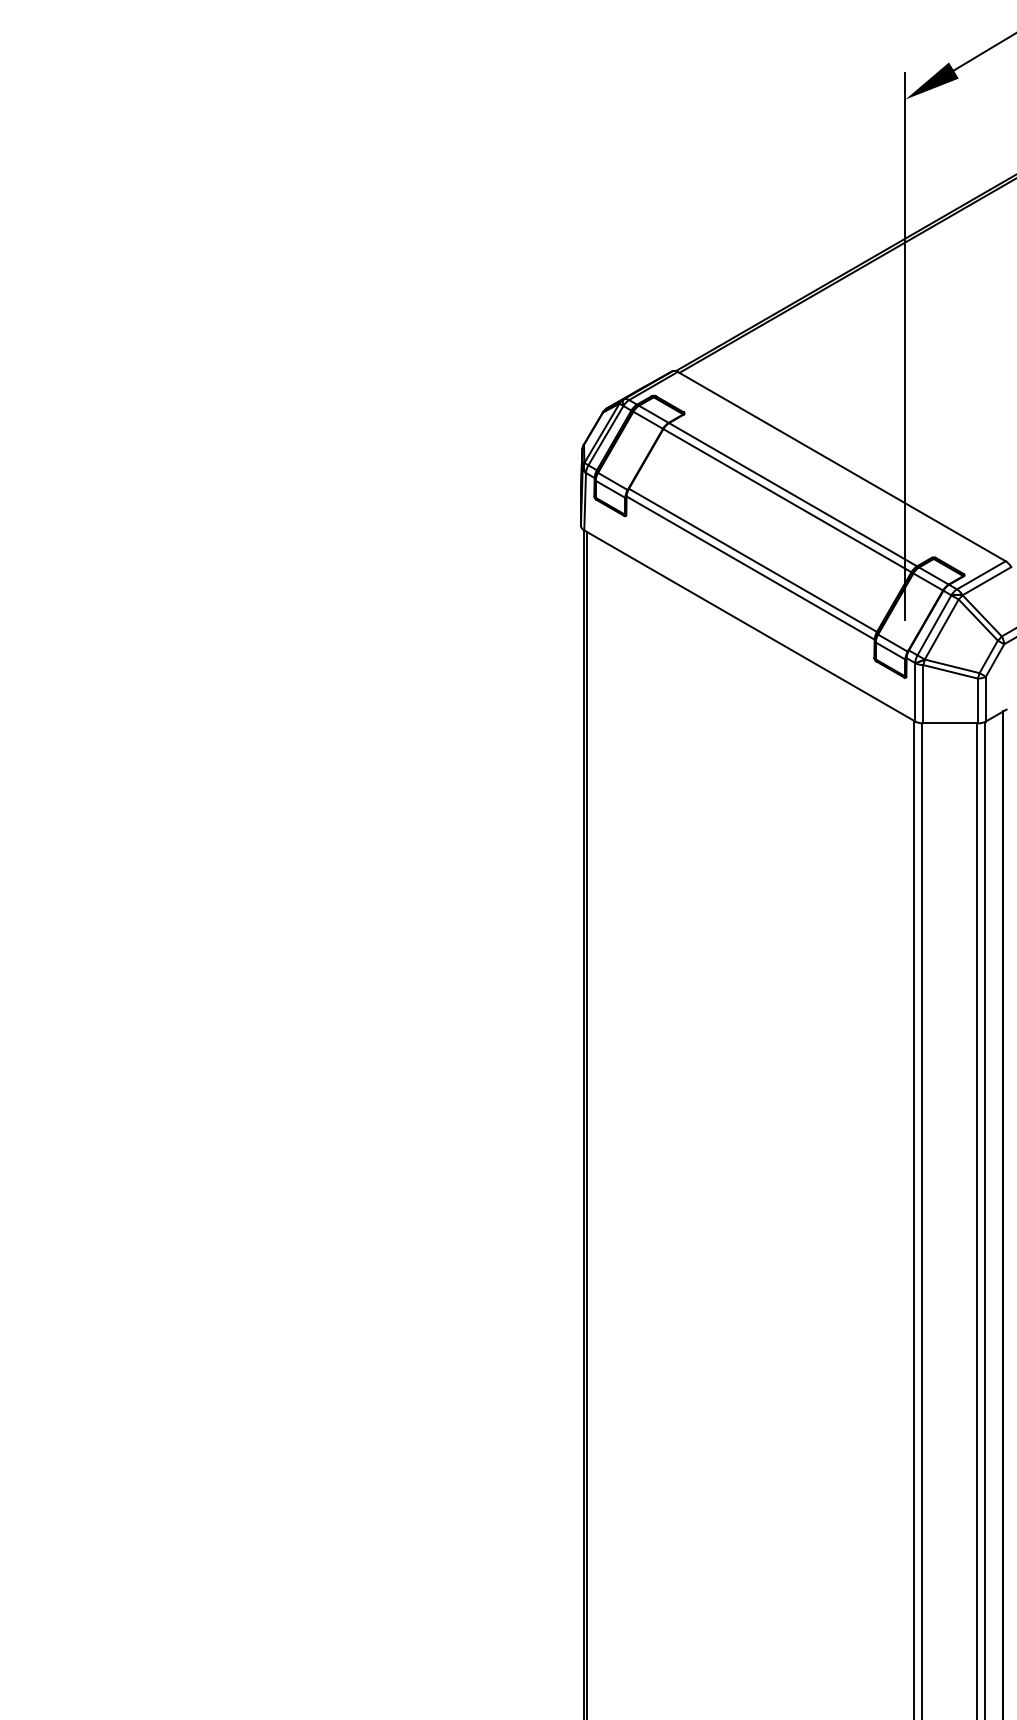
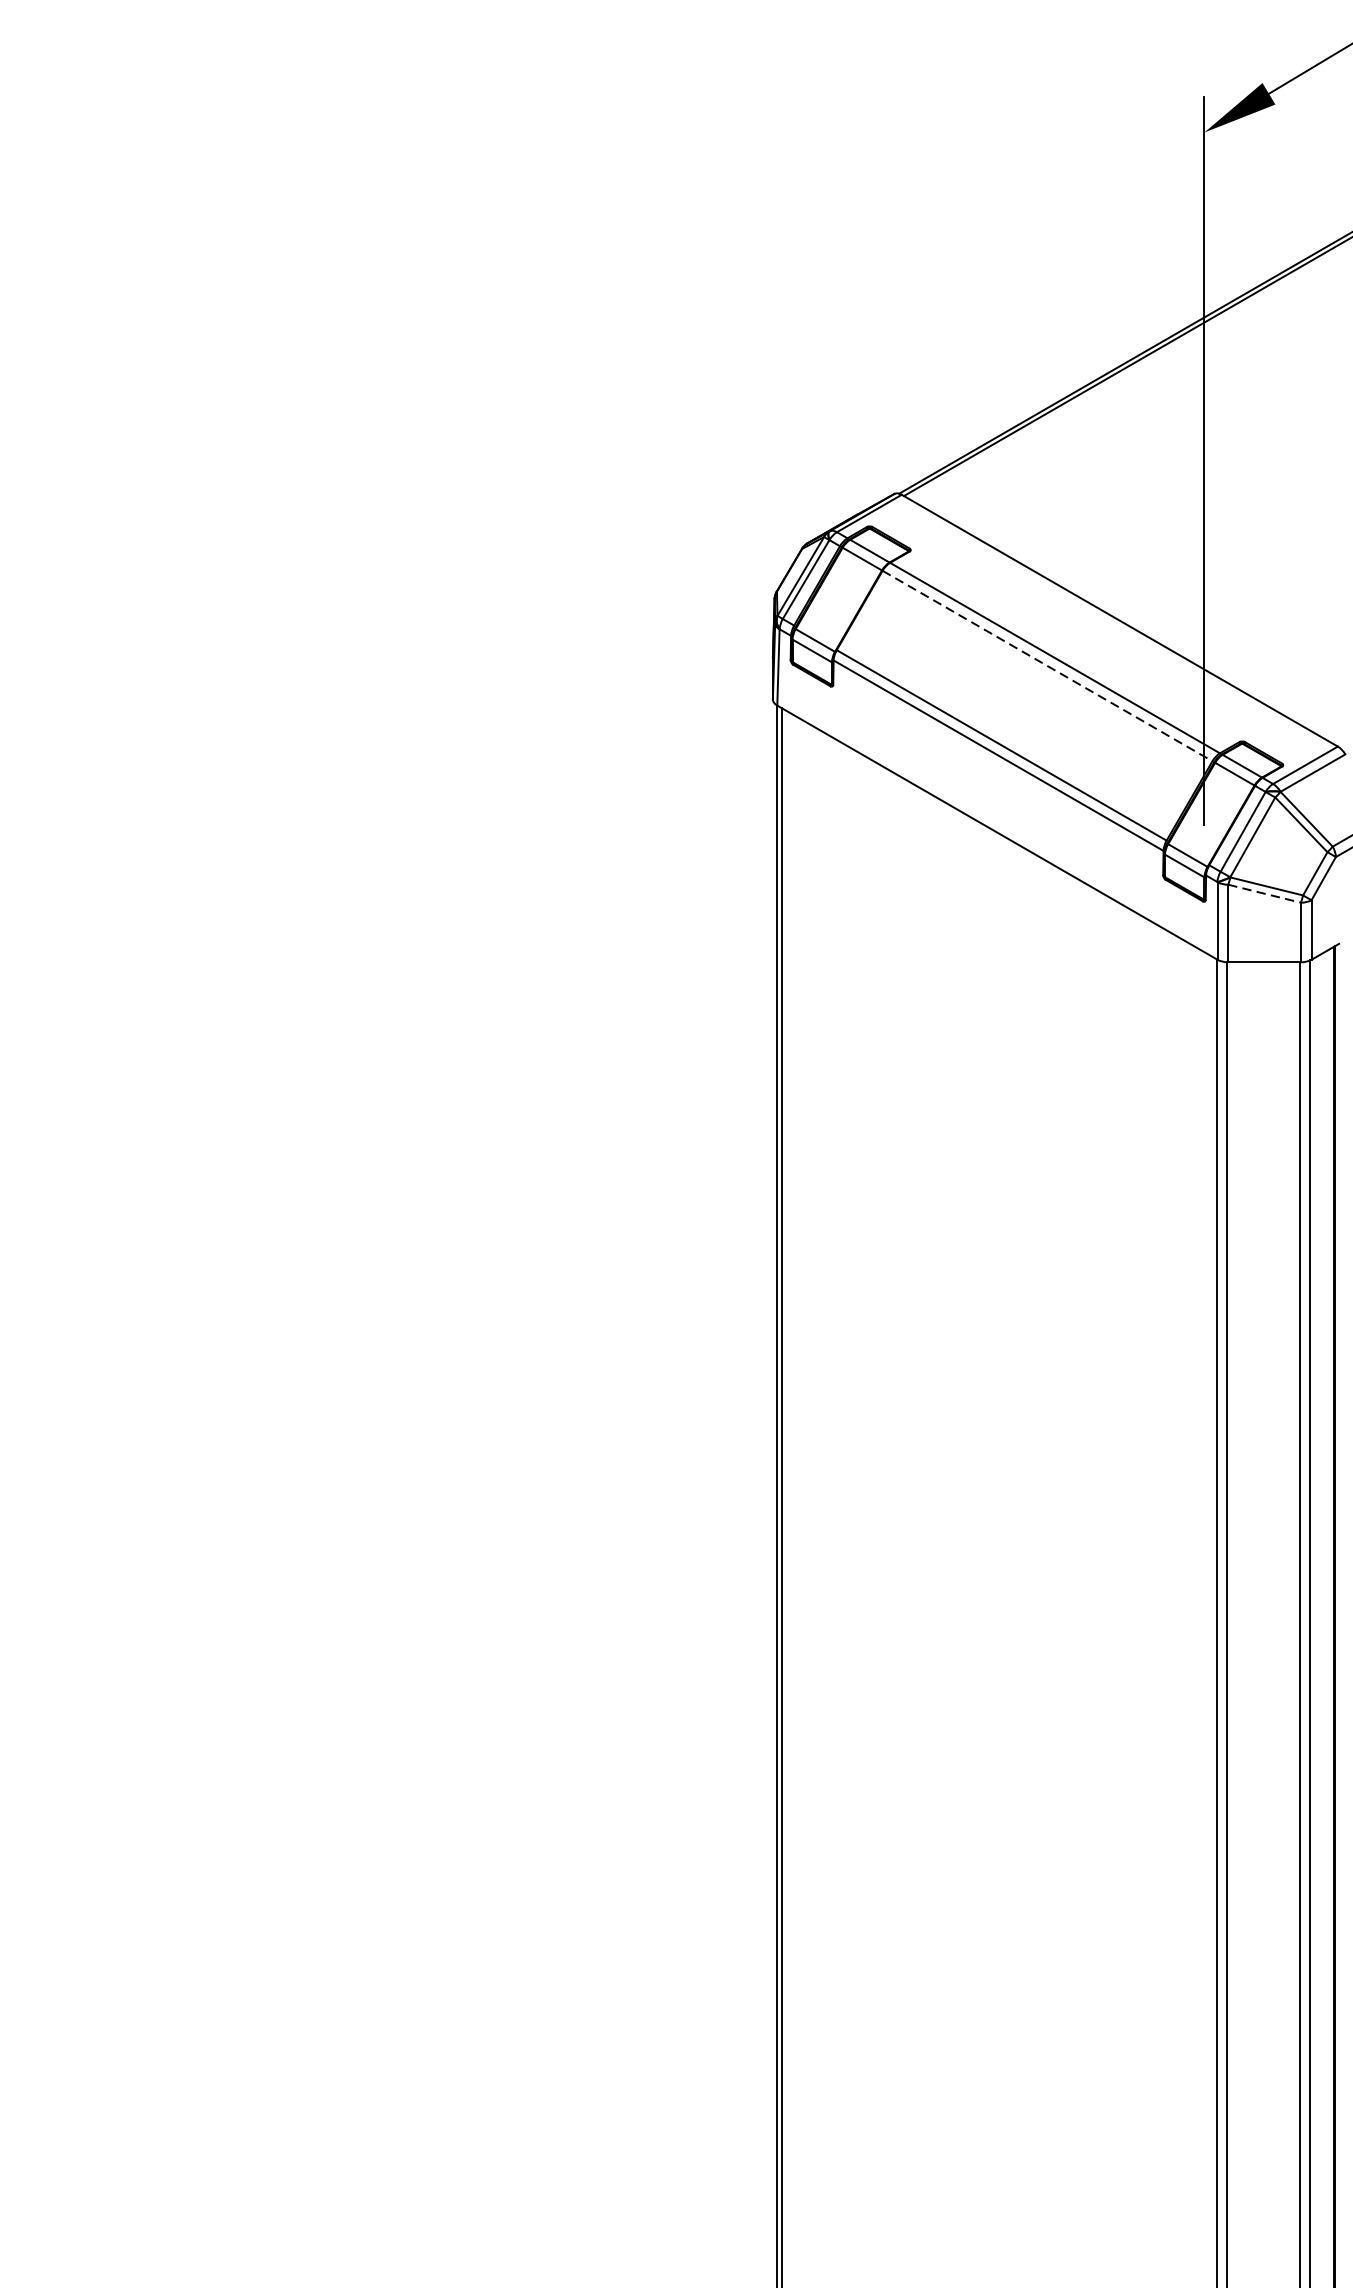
line: (787, 500) -> (1047, 665), solid -> dashed
line: (951, 671) -> (1265, 893), solid -> dashed

